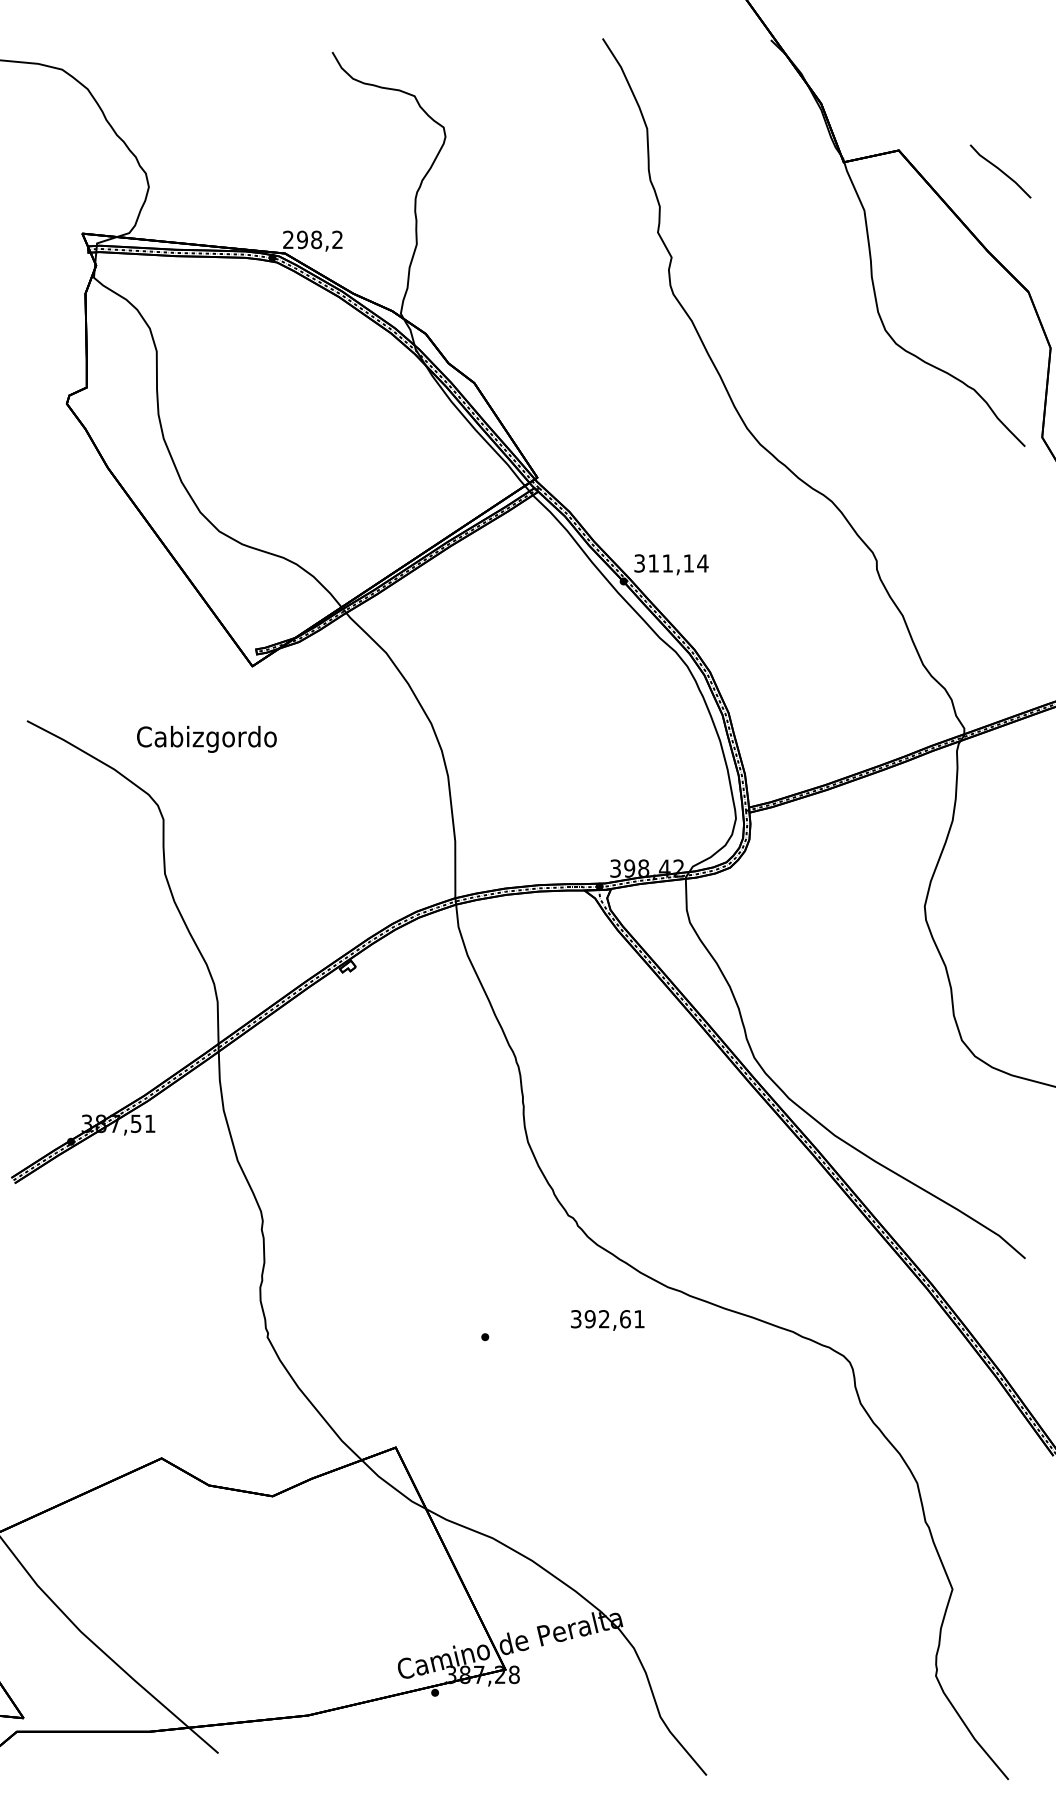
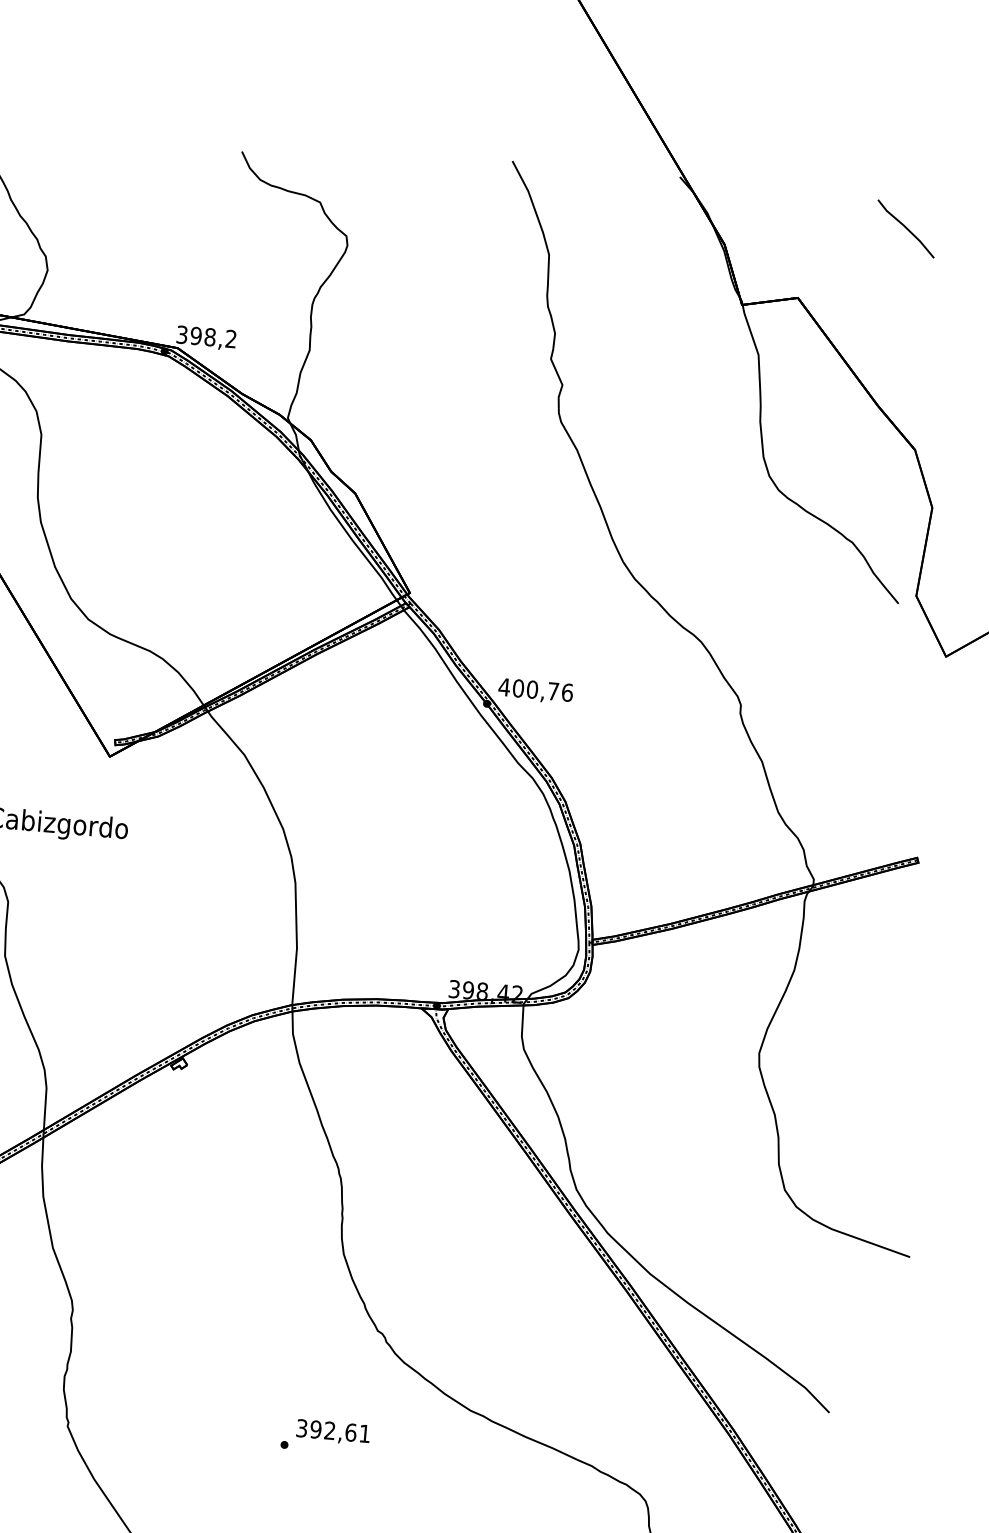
line: (1000, 171) -> (905, 228), moved
text: (288, 240) -> (182, 335), 298,2 -> 398,2
text: (670, 563) -> (535, 689), 311,14 -> 400,76
text: (607, 1320) -> (333, 1432), moved

